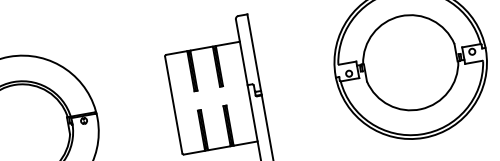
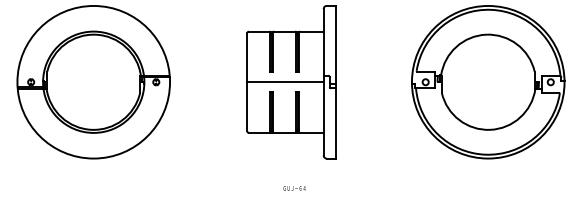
line: (211, 98) -> (285, 82), added

